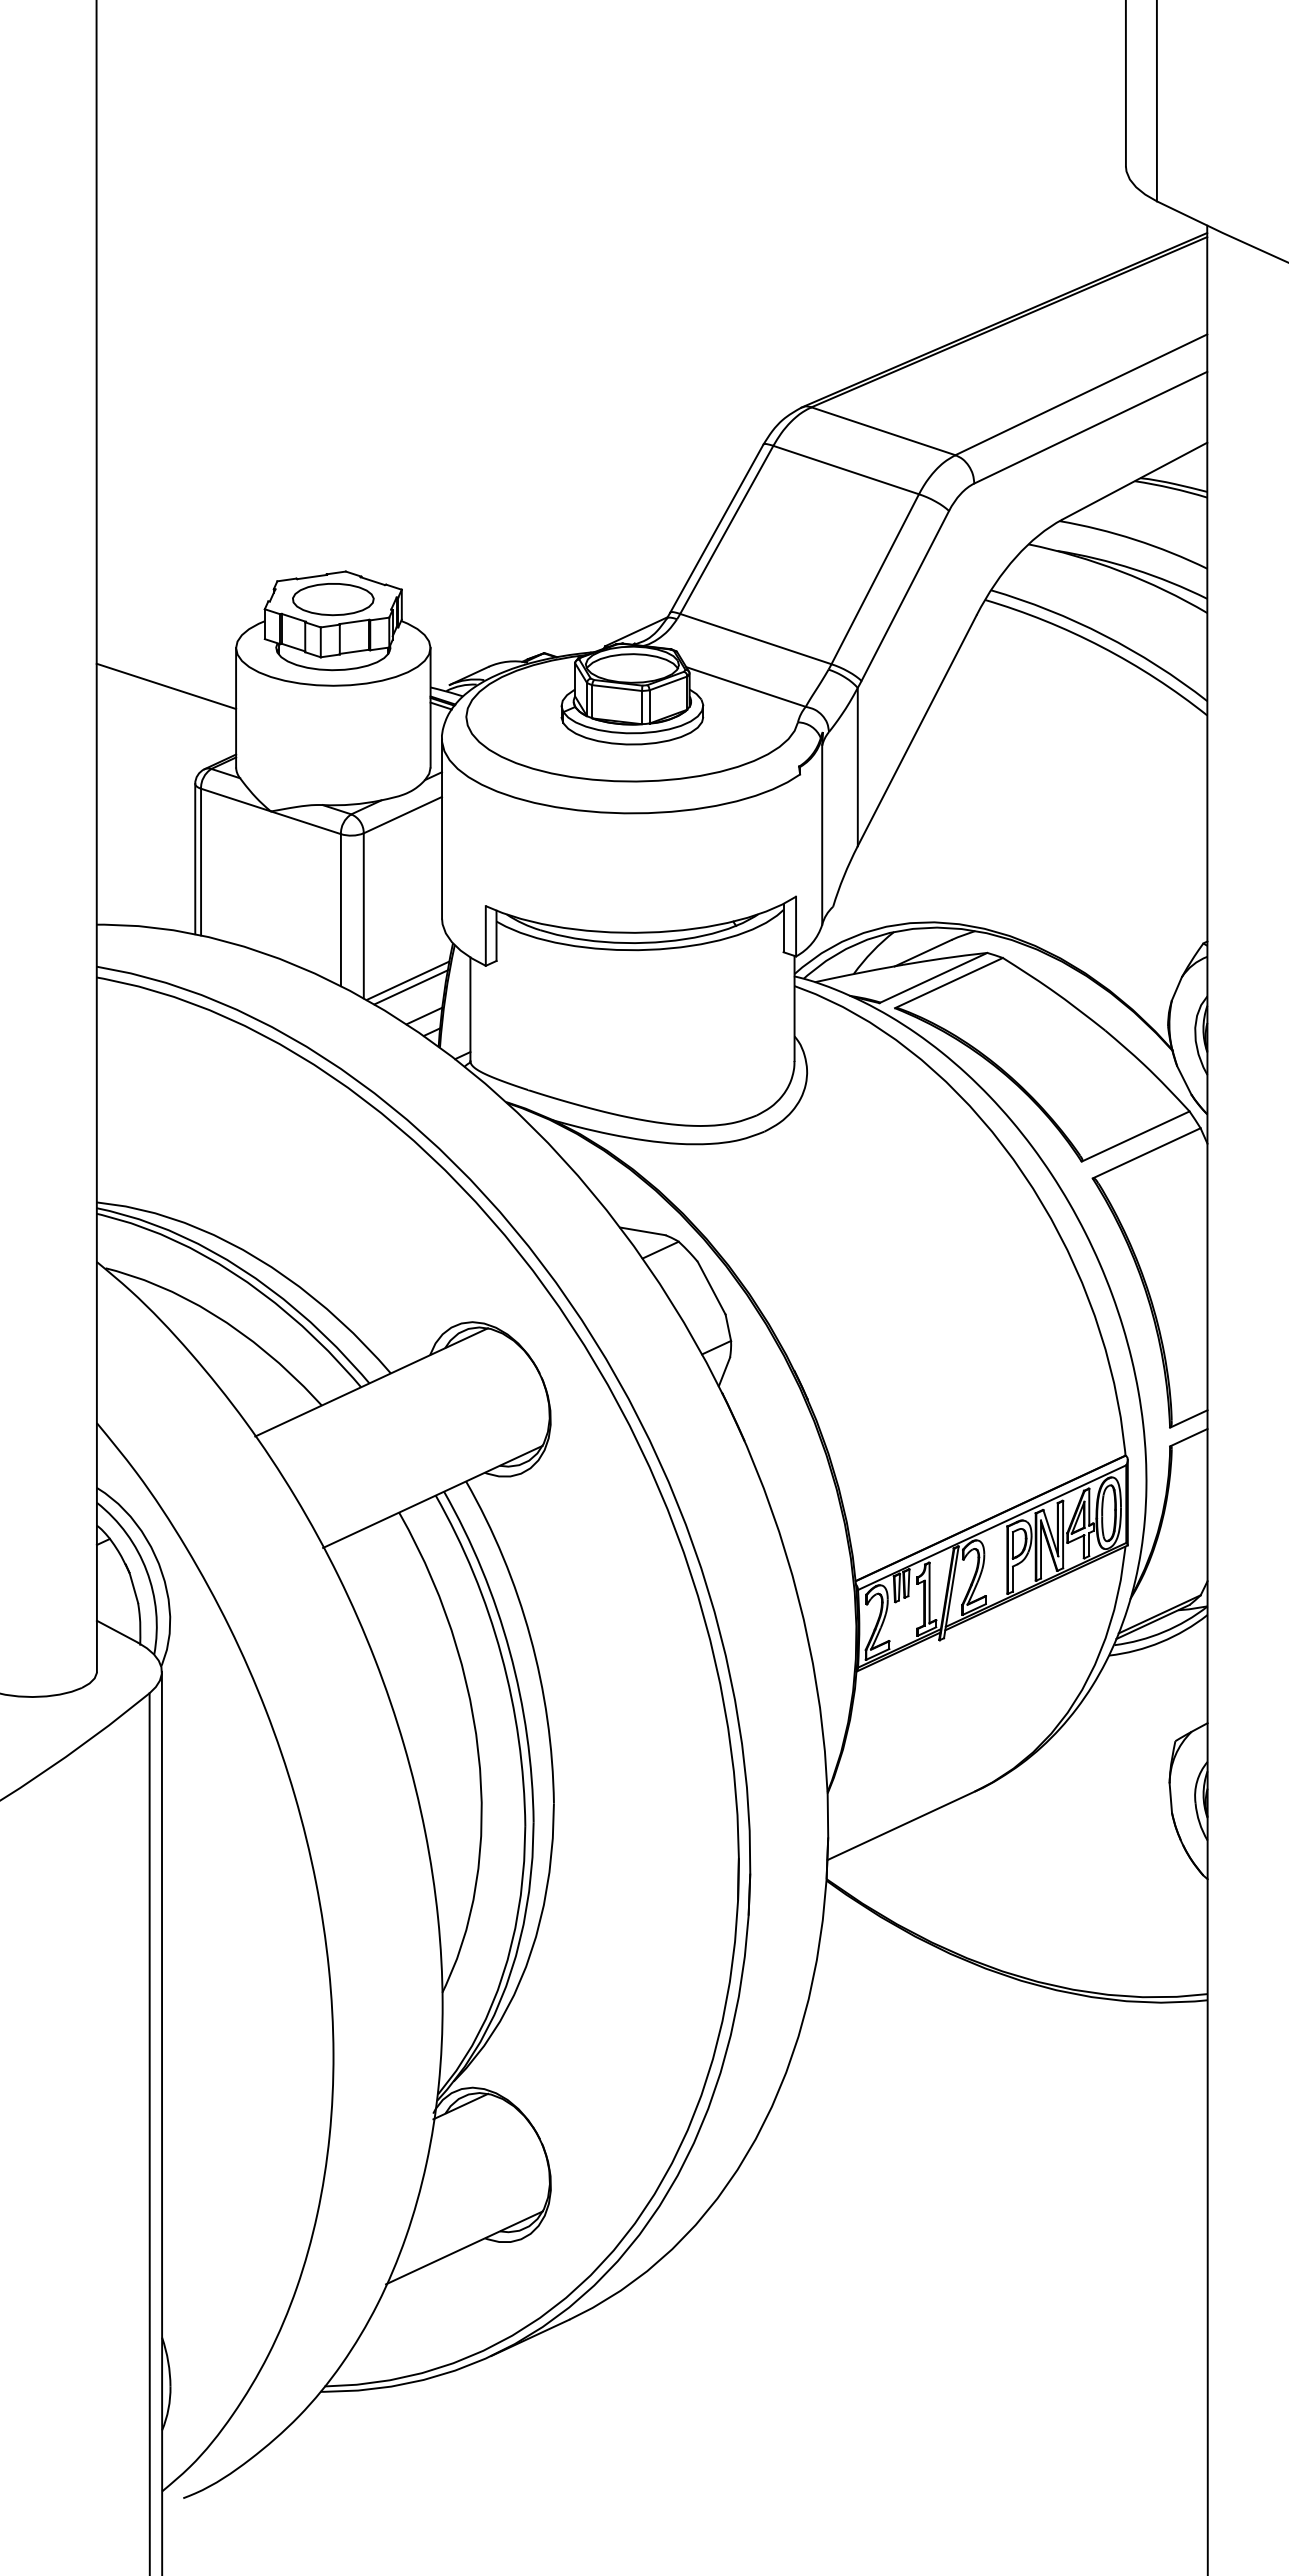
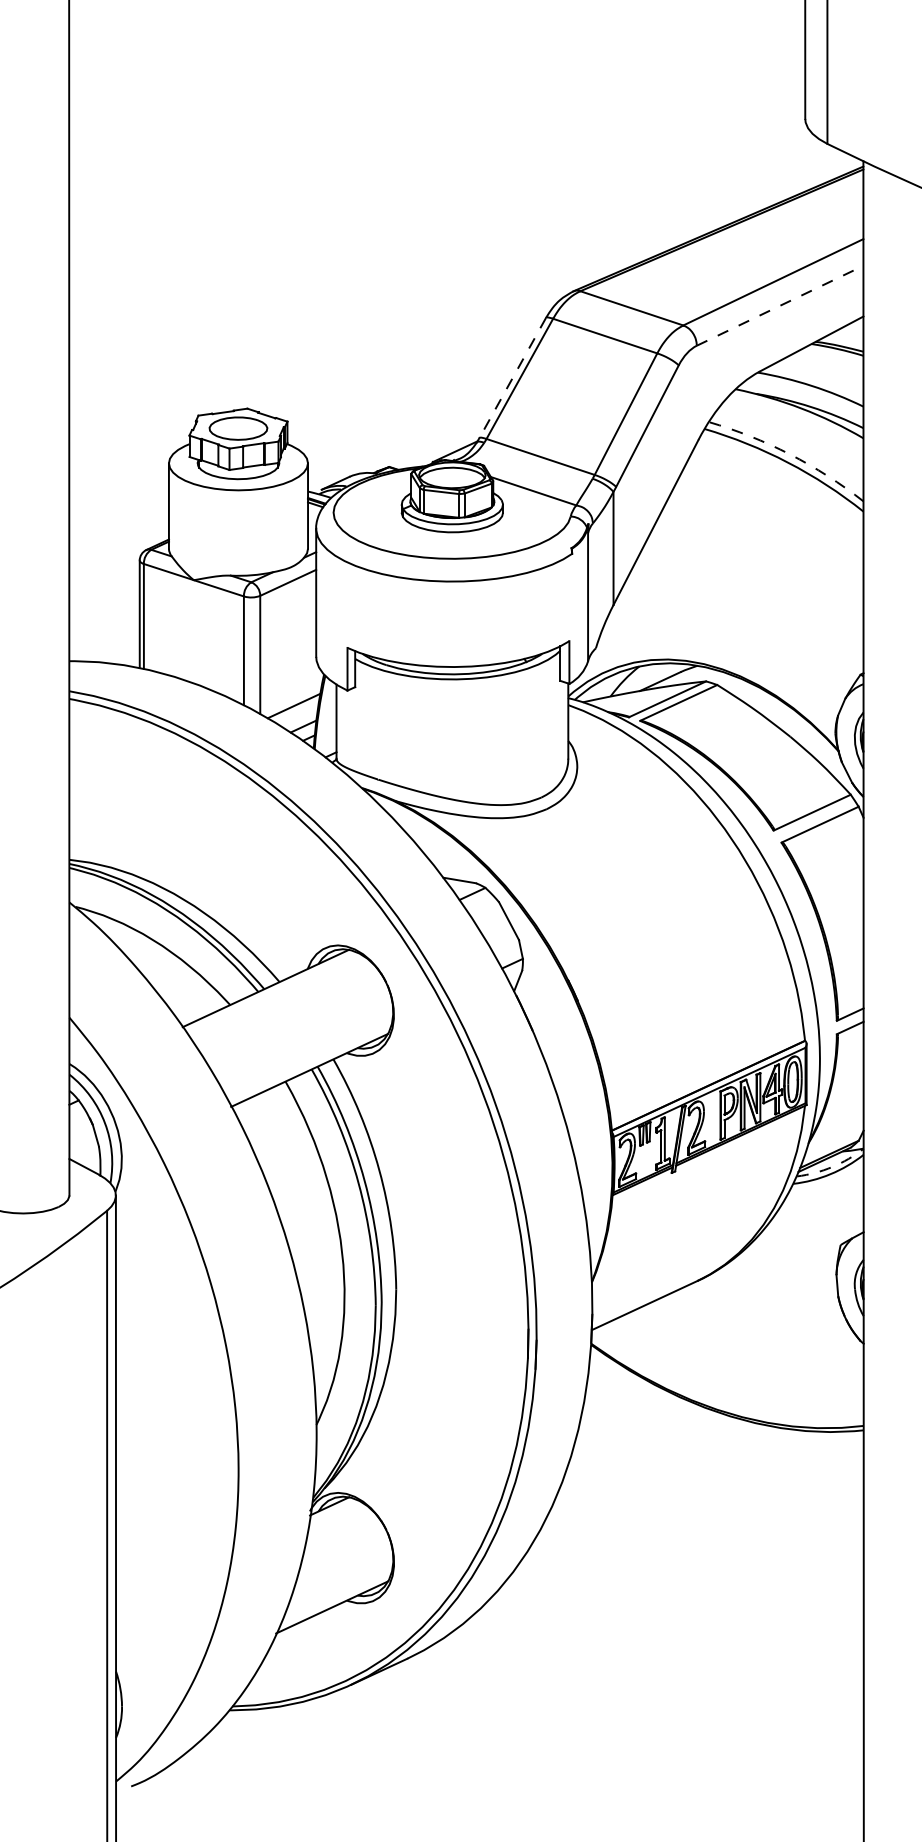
line: (1091, 427) -> (780, 305), solid -> dashed
line: (716, 529) -> (512, 378), solid -> dashed
arc: (1104, 635) -> (789, 454), solid -> dashed
line: (166, 686) -> (119, 490), removed
line: (407, 980) -> (291, 701), removed
arc: (1163, 1632) -> (832, 1167), solid -> dashed

